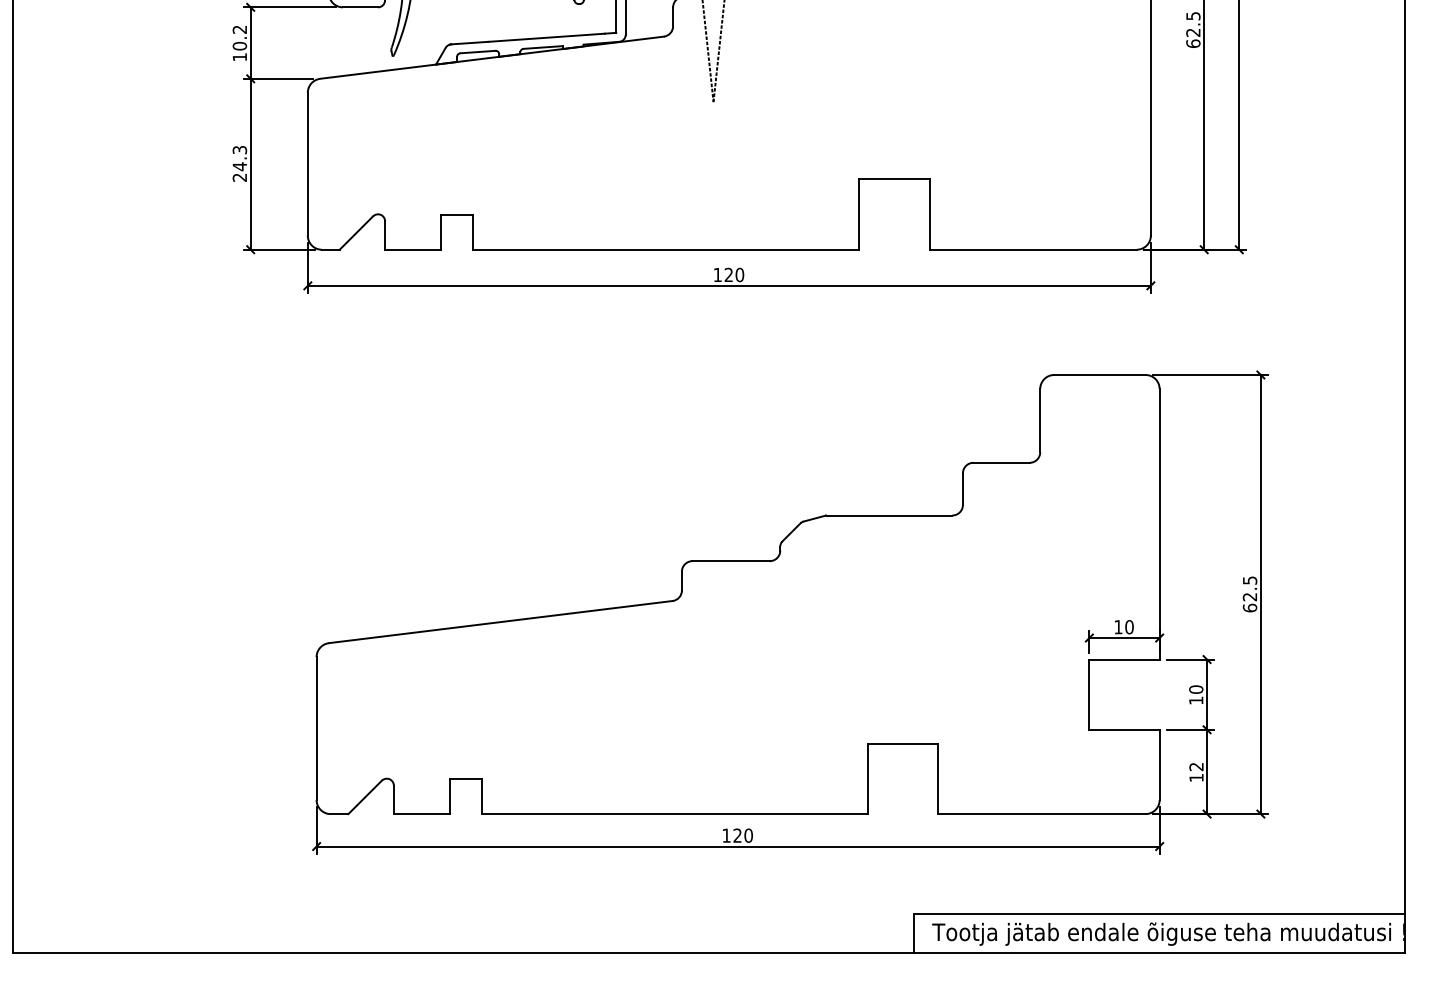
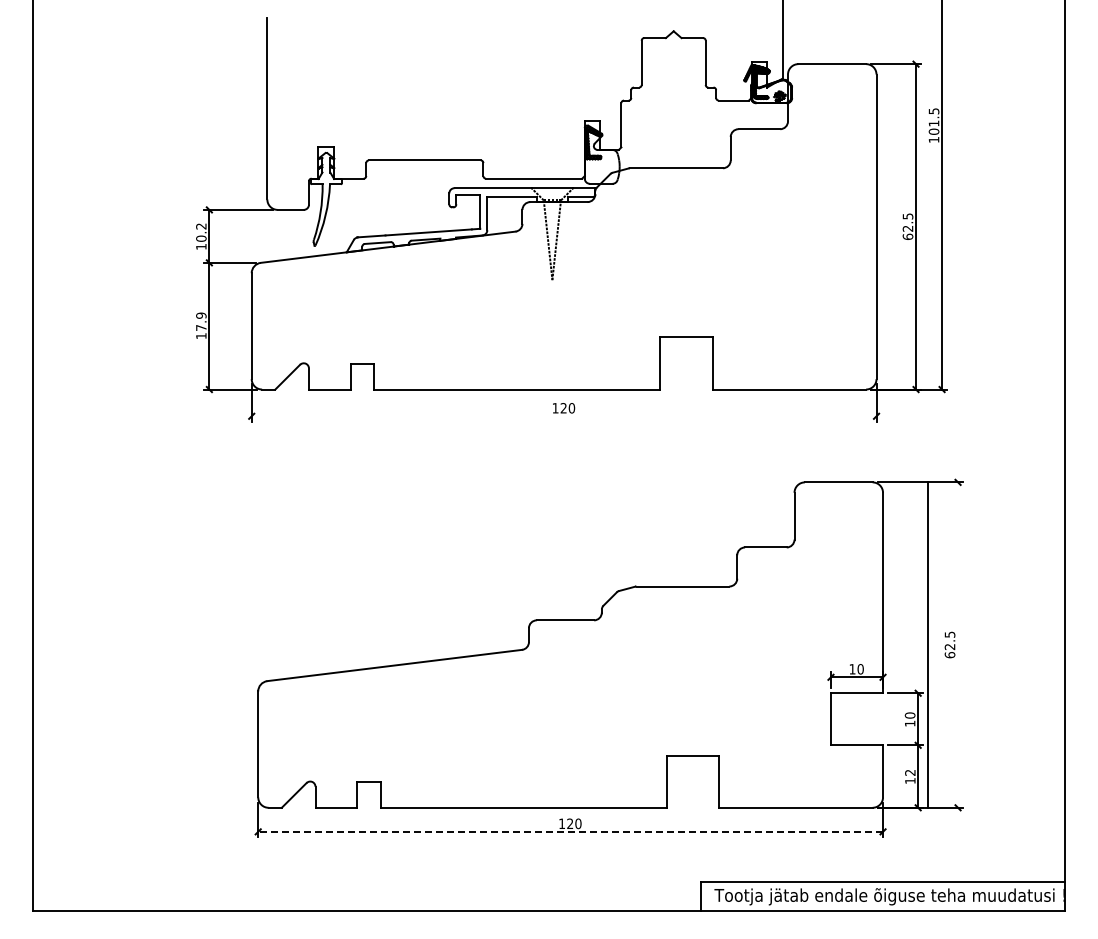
text: (240, 163) -> (201, 325), 24.3 -> 17.9
line: (728, 286) -> (563, 416), removed
line: (1261, 593) -> (928, 644), moved
line: (737, 846) -> (570, 831), solid -> dashed

